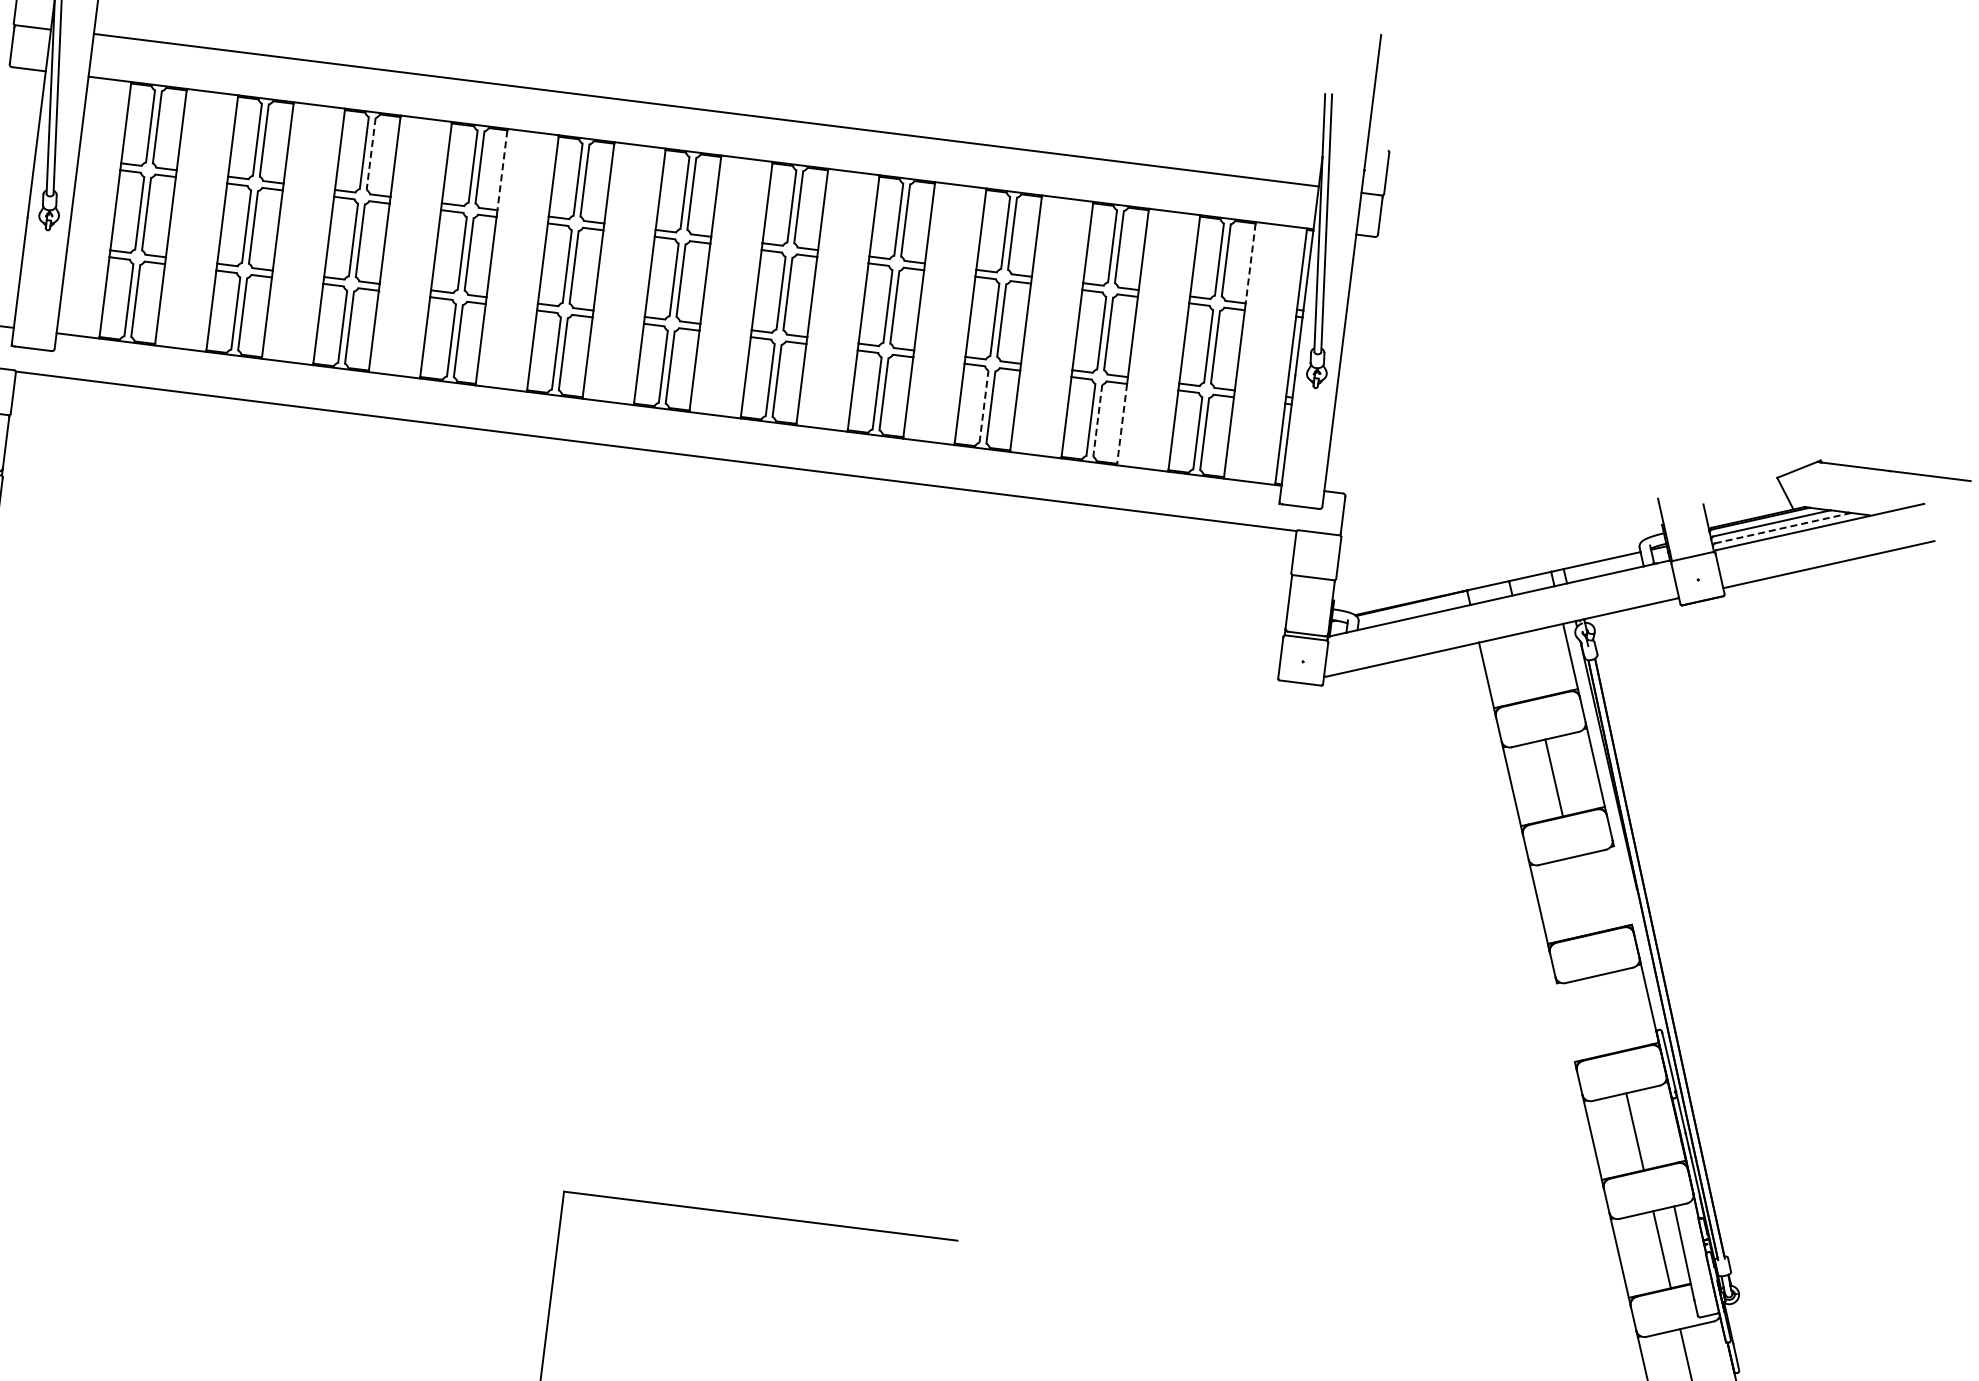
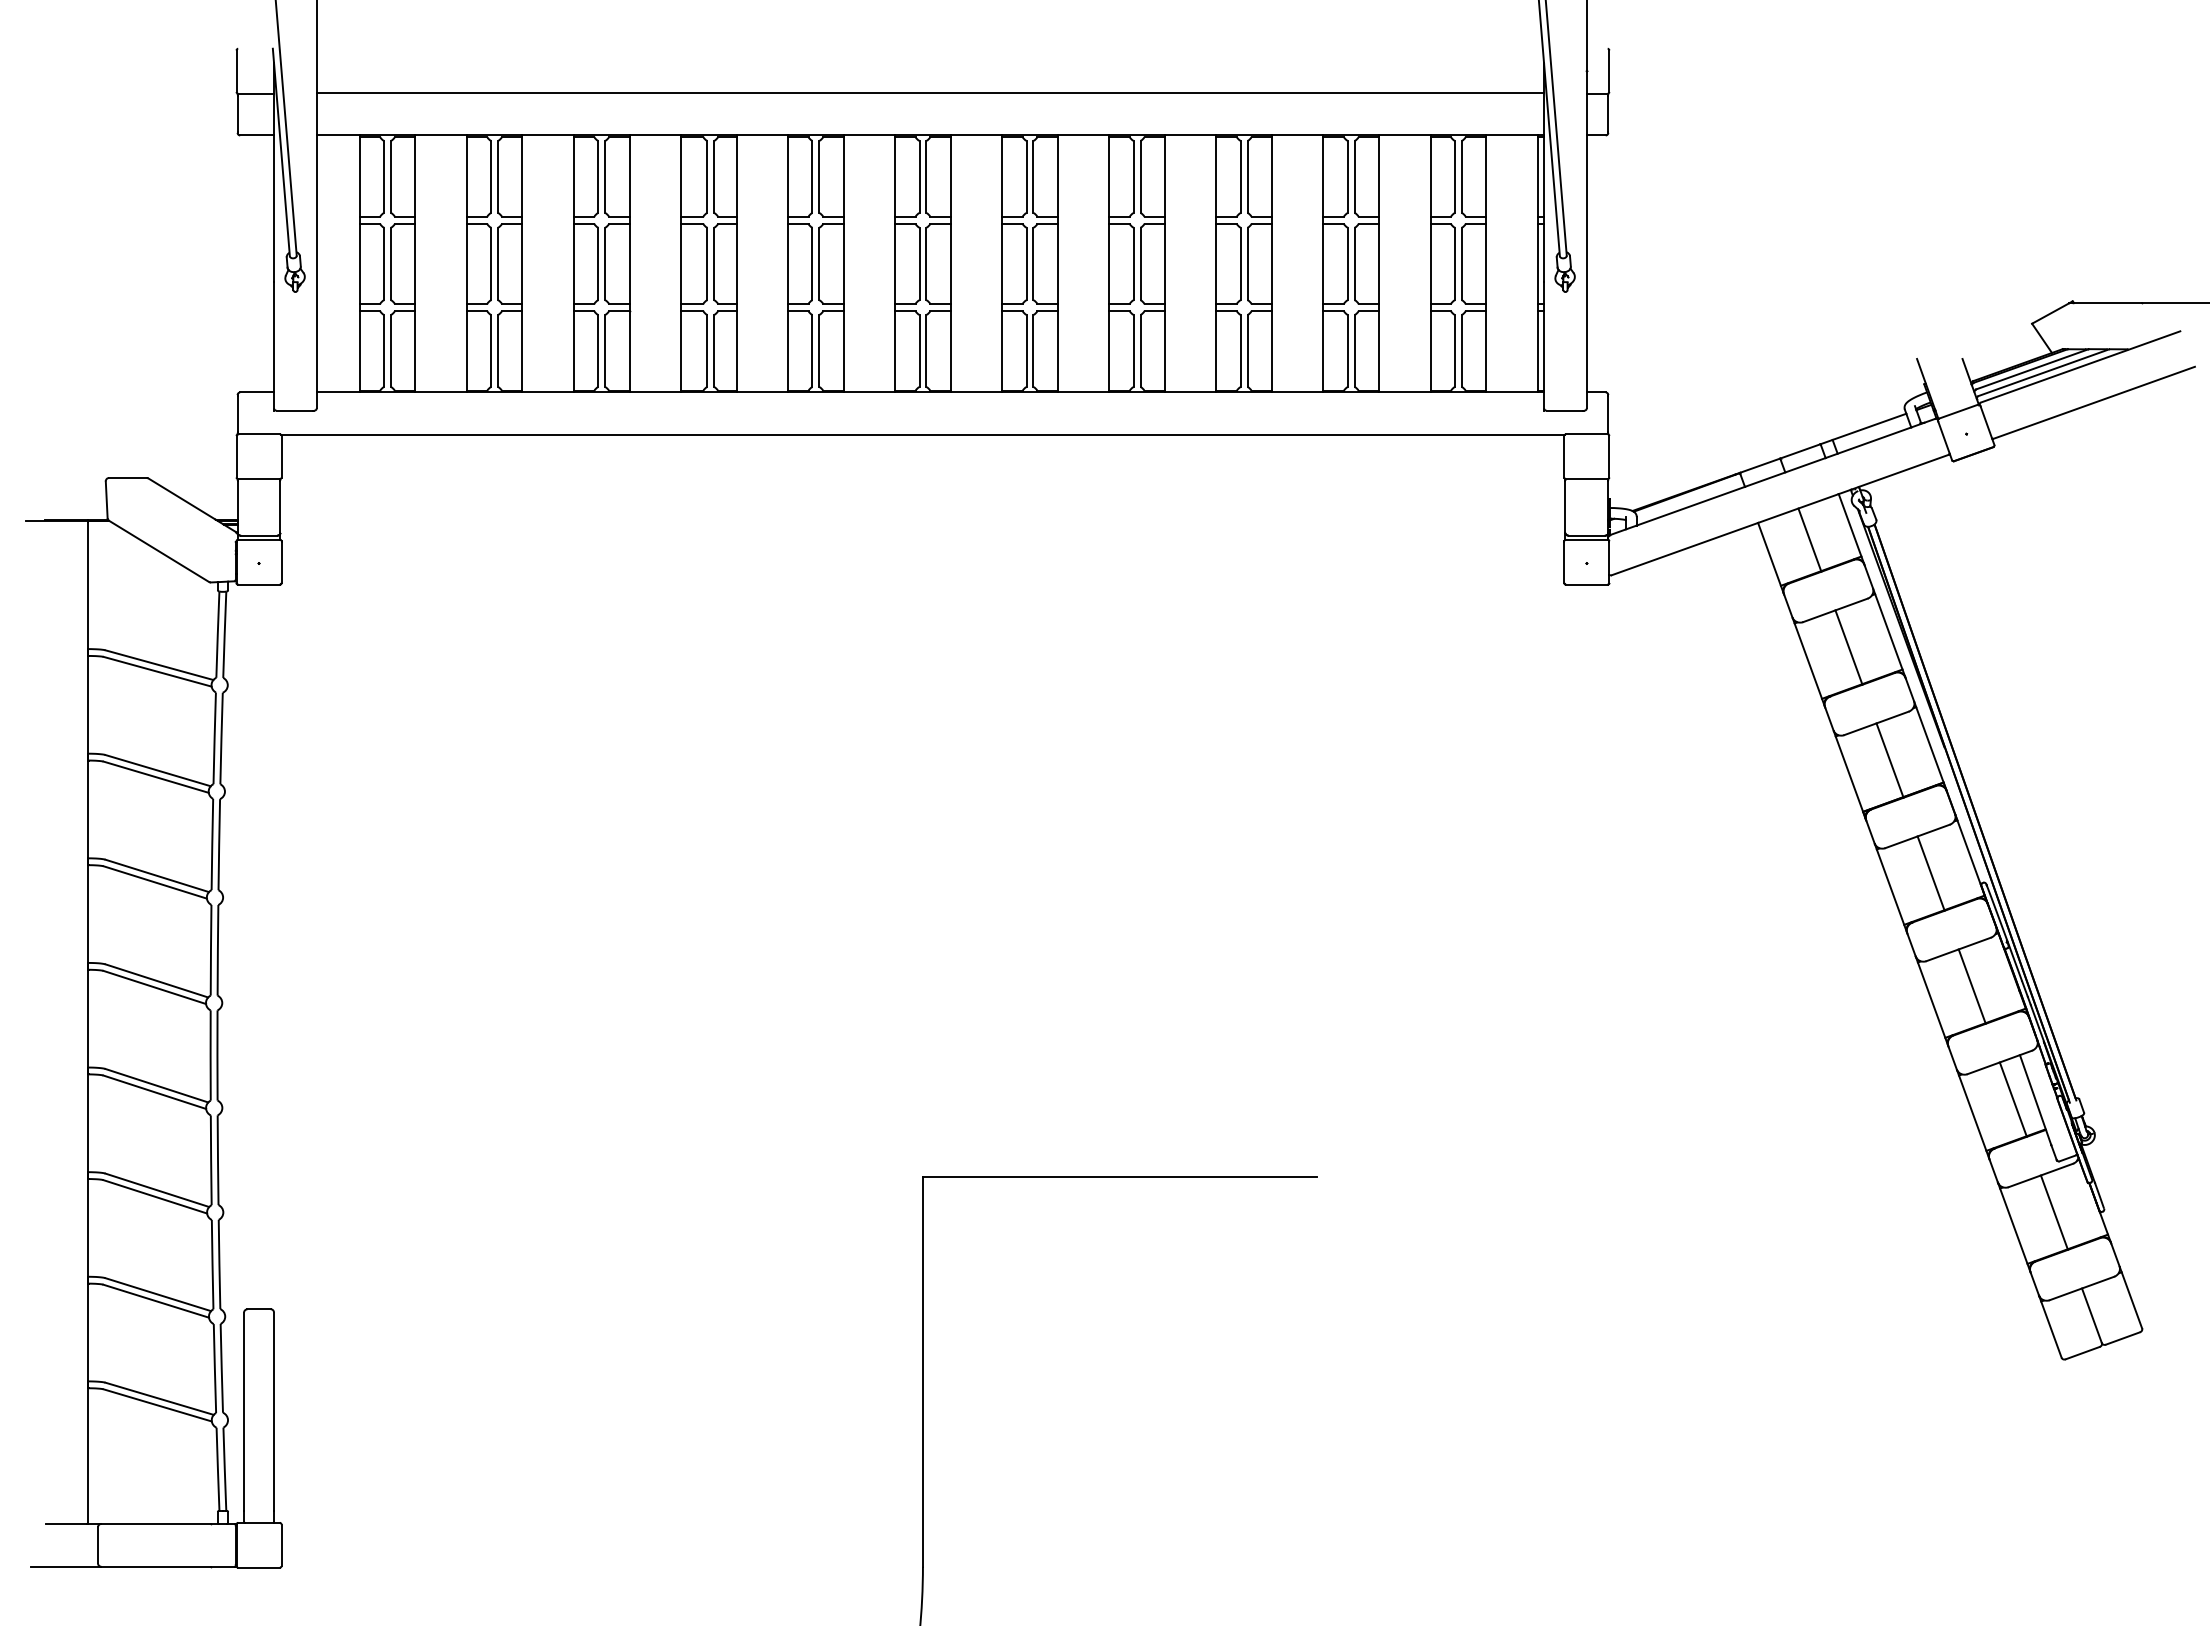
line: (371, 154) -> (605, 177), dashed -> solid
line: (502, 169) -> (736, 176), dashed -> solid
line: (1250, 263) -> (1486, 176), dashed -> solid
line: (983, 406) -> (1240, 350), dashed -> solid
line: (1097, 421) -> (1354, 351), dashed -> solid
line: (1122, 423) -> (1379, 350), dashed -> solid
line: (1783, 528) -> (2044, 372), dashed -> solid
line: (1528, 665) -> (1809, 539), added
line: (1622, 885) -> (1929, 744), added
line: (1580, 896) -> (1889, 760), added
line: (1607, 1014) -> (1930, 873), added
line: (1565, 1022) -> (1890, 886), added

